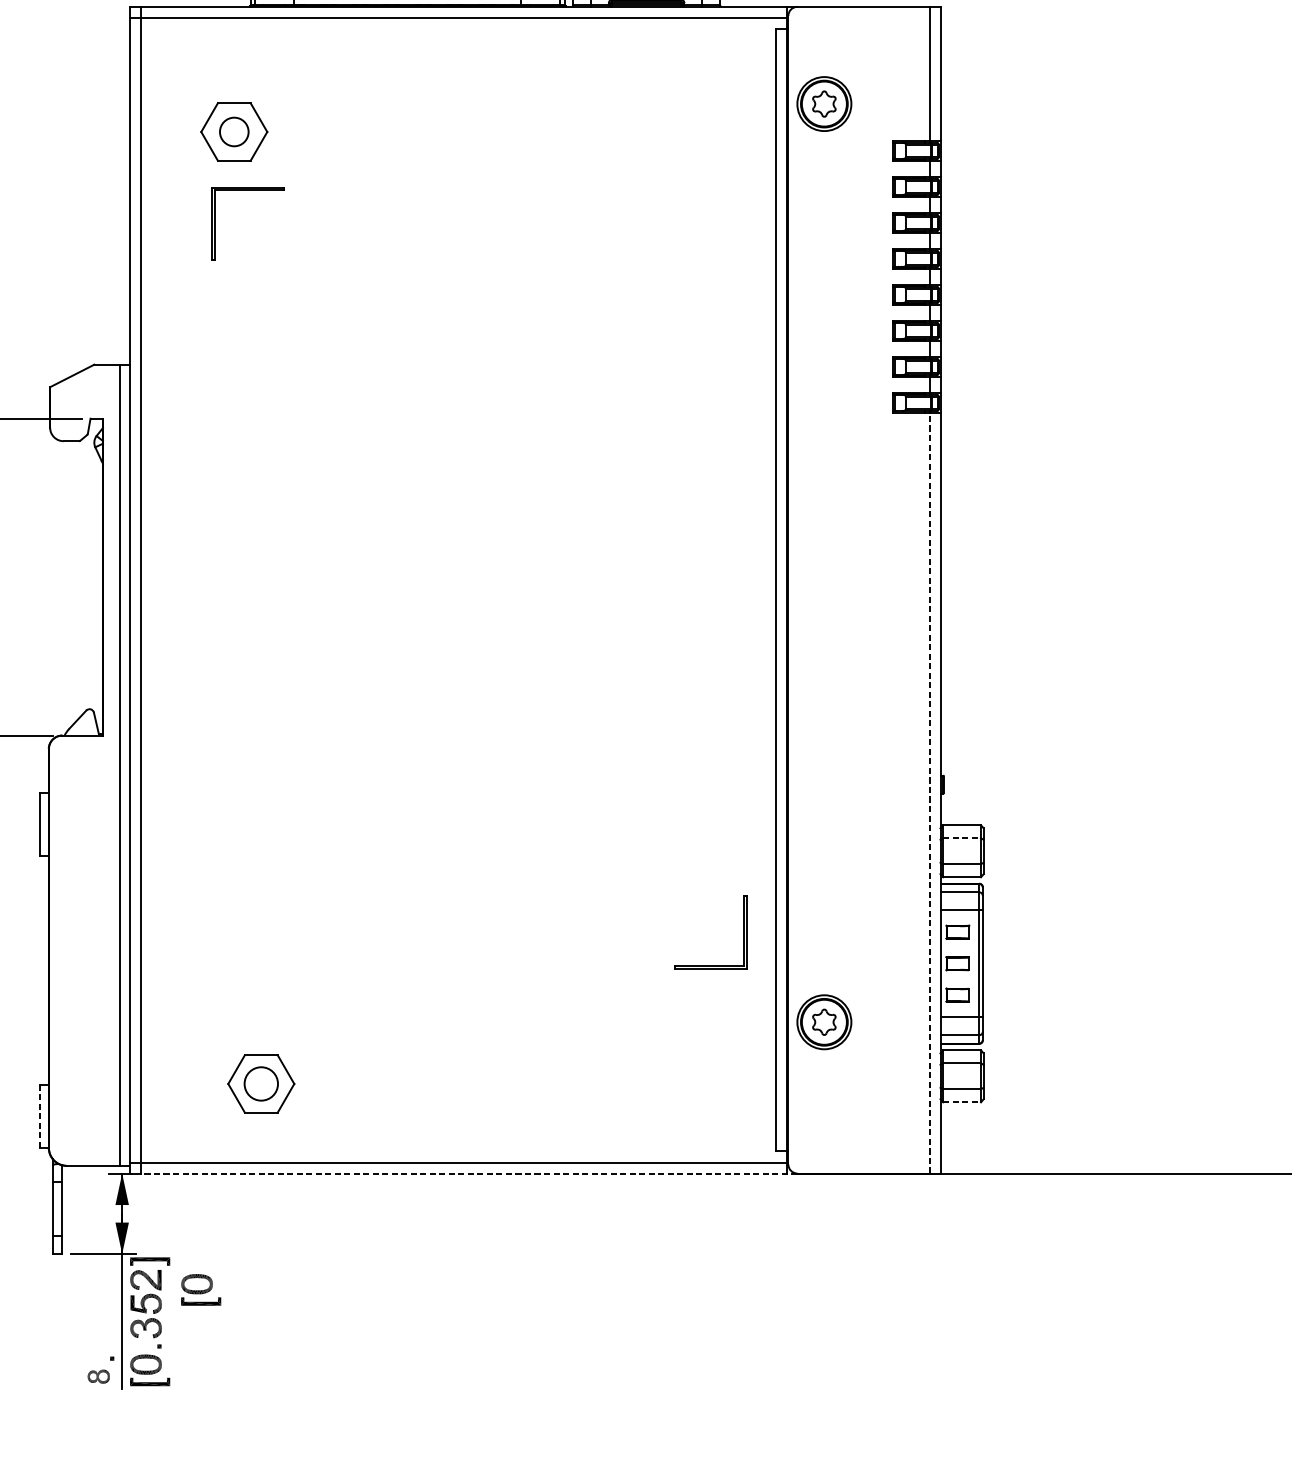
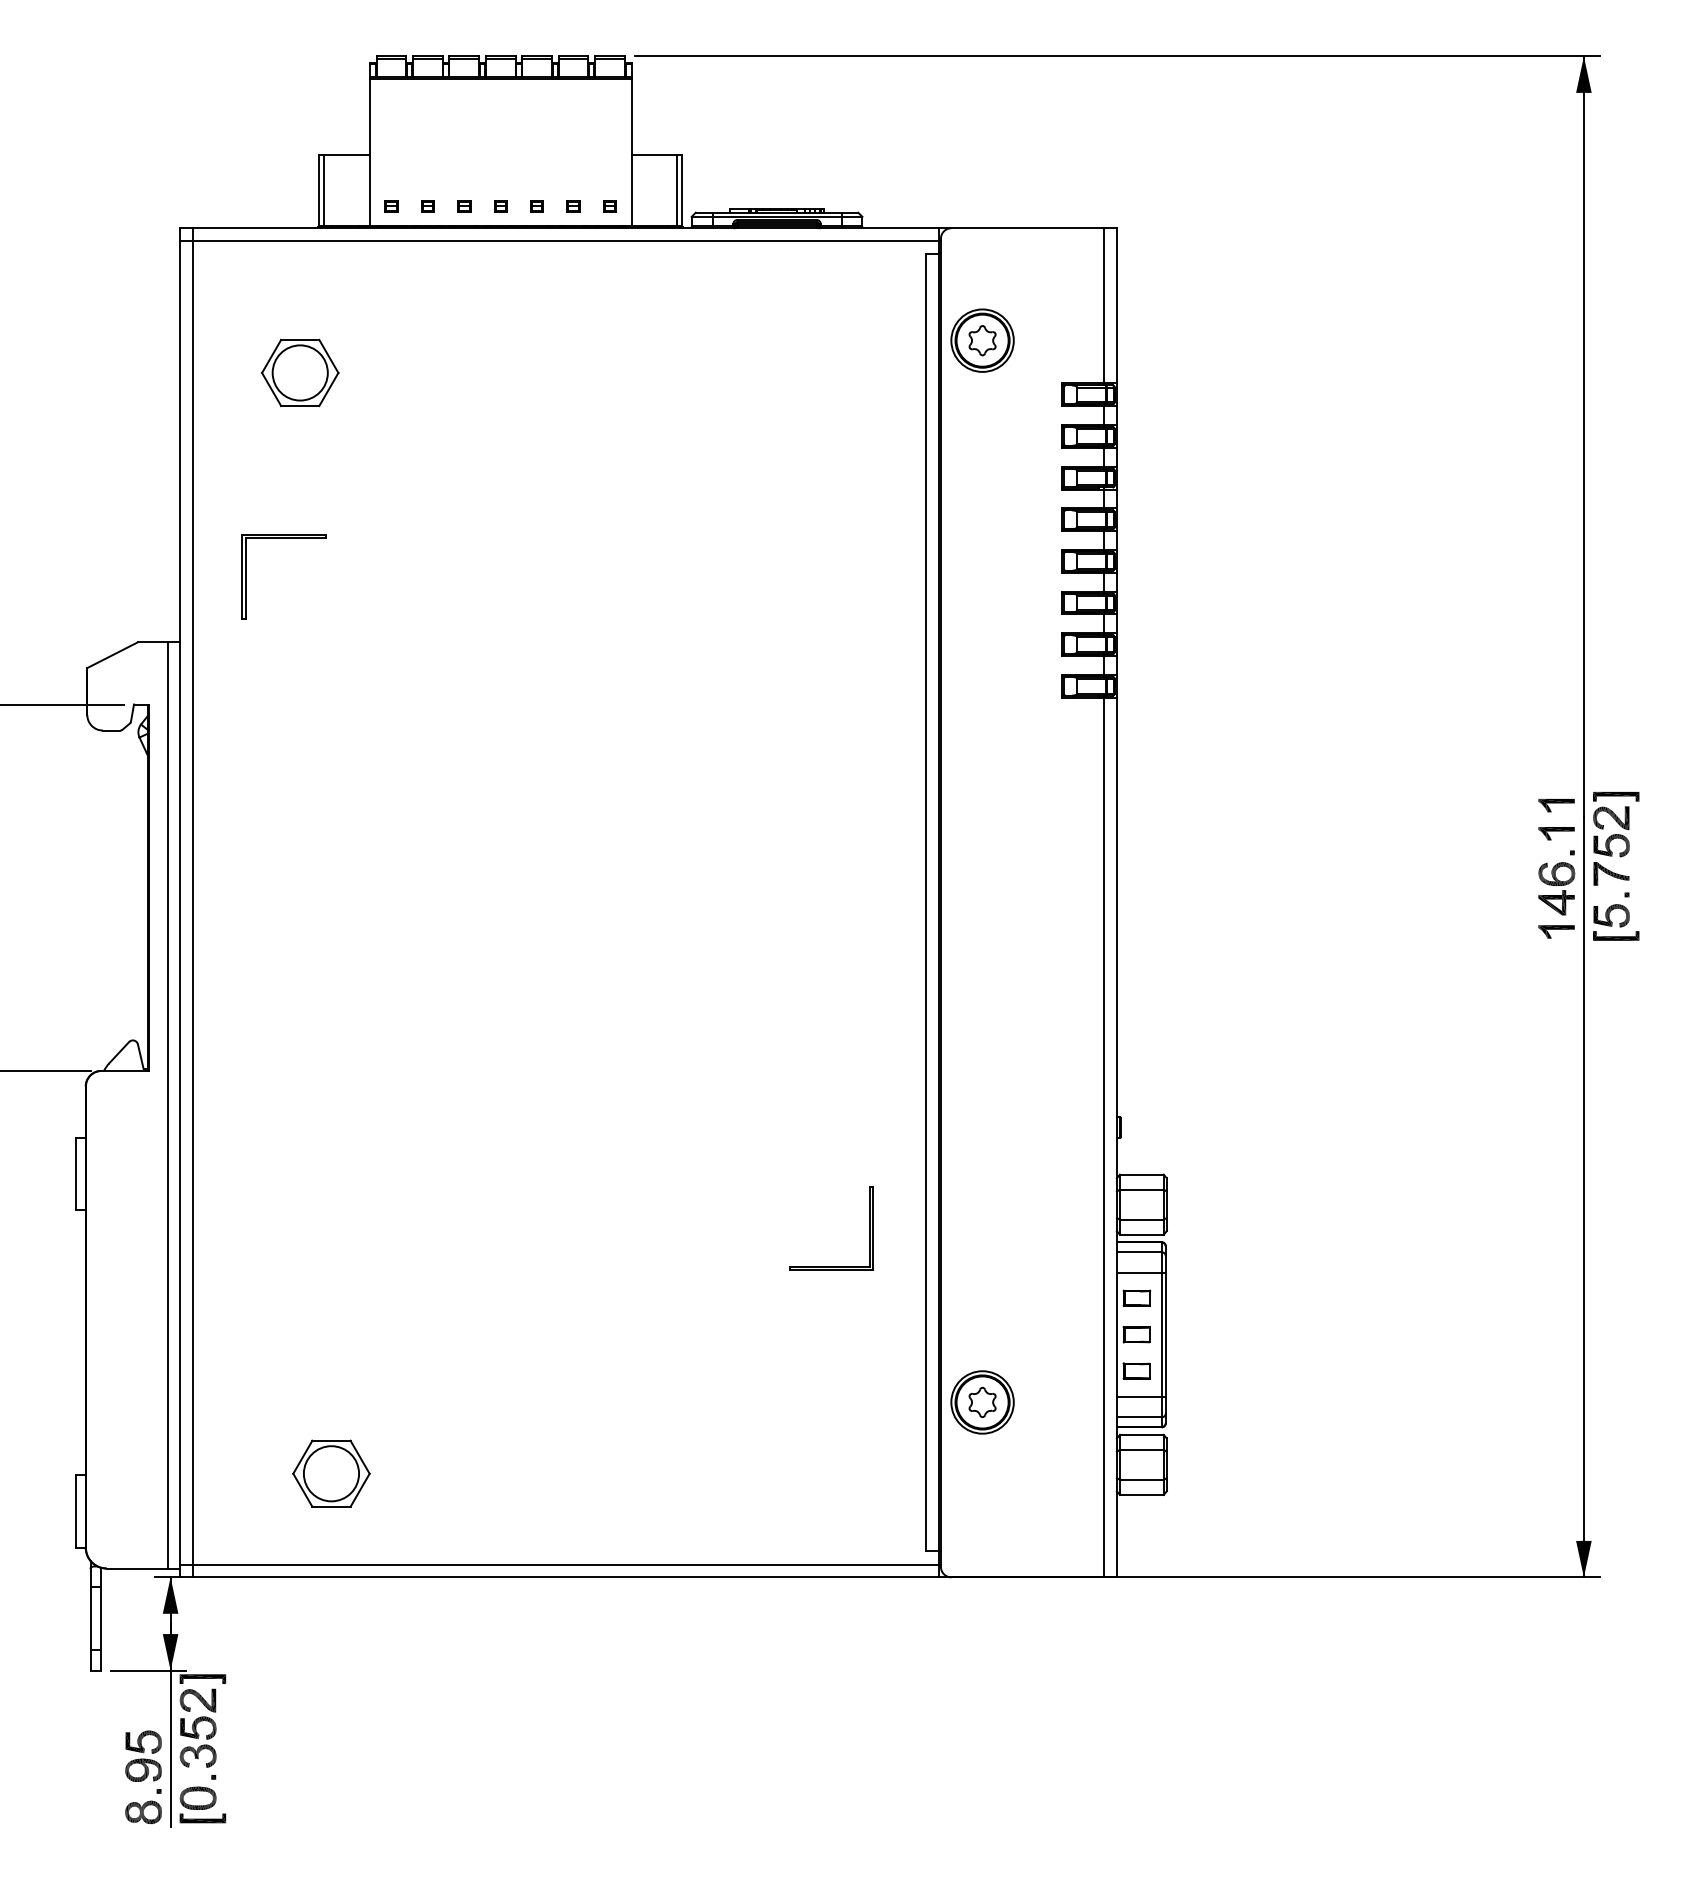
circle: (233, 131) -> (299, 372), size x1.67
part: (215, 223) -> (246, 576), moved
line: (929, 793) -> (1104, 1137), dashed -> solid
line: (961, 838) -> (1141, 1189), dashed -> solid
part: (743, 932) -> (869, 1228), moved
circle: (261, 1083) -> (331, 1473), size x1.43
line: (961, 1101) -> (1141, 1494), dashed -> solid
line: (39, 1116) -> (75, 1511), dashed -> solid
line: (468, 1173) -> (571, 1577), dashed -> solid
part: (200, 1289) -> (261, 1711), removed
part: (98, 1327) -> (143, 1755), added
part: (98, 1376) -> (143, 1811), size x1.43

